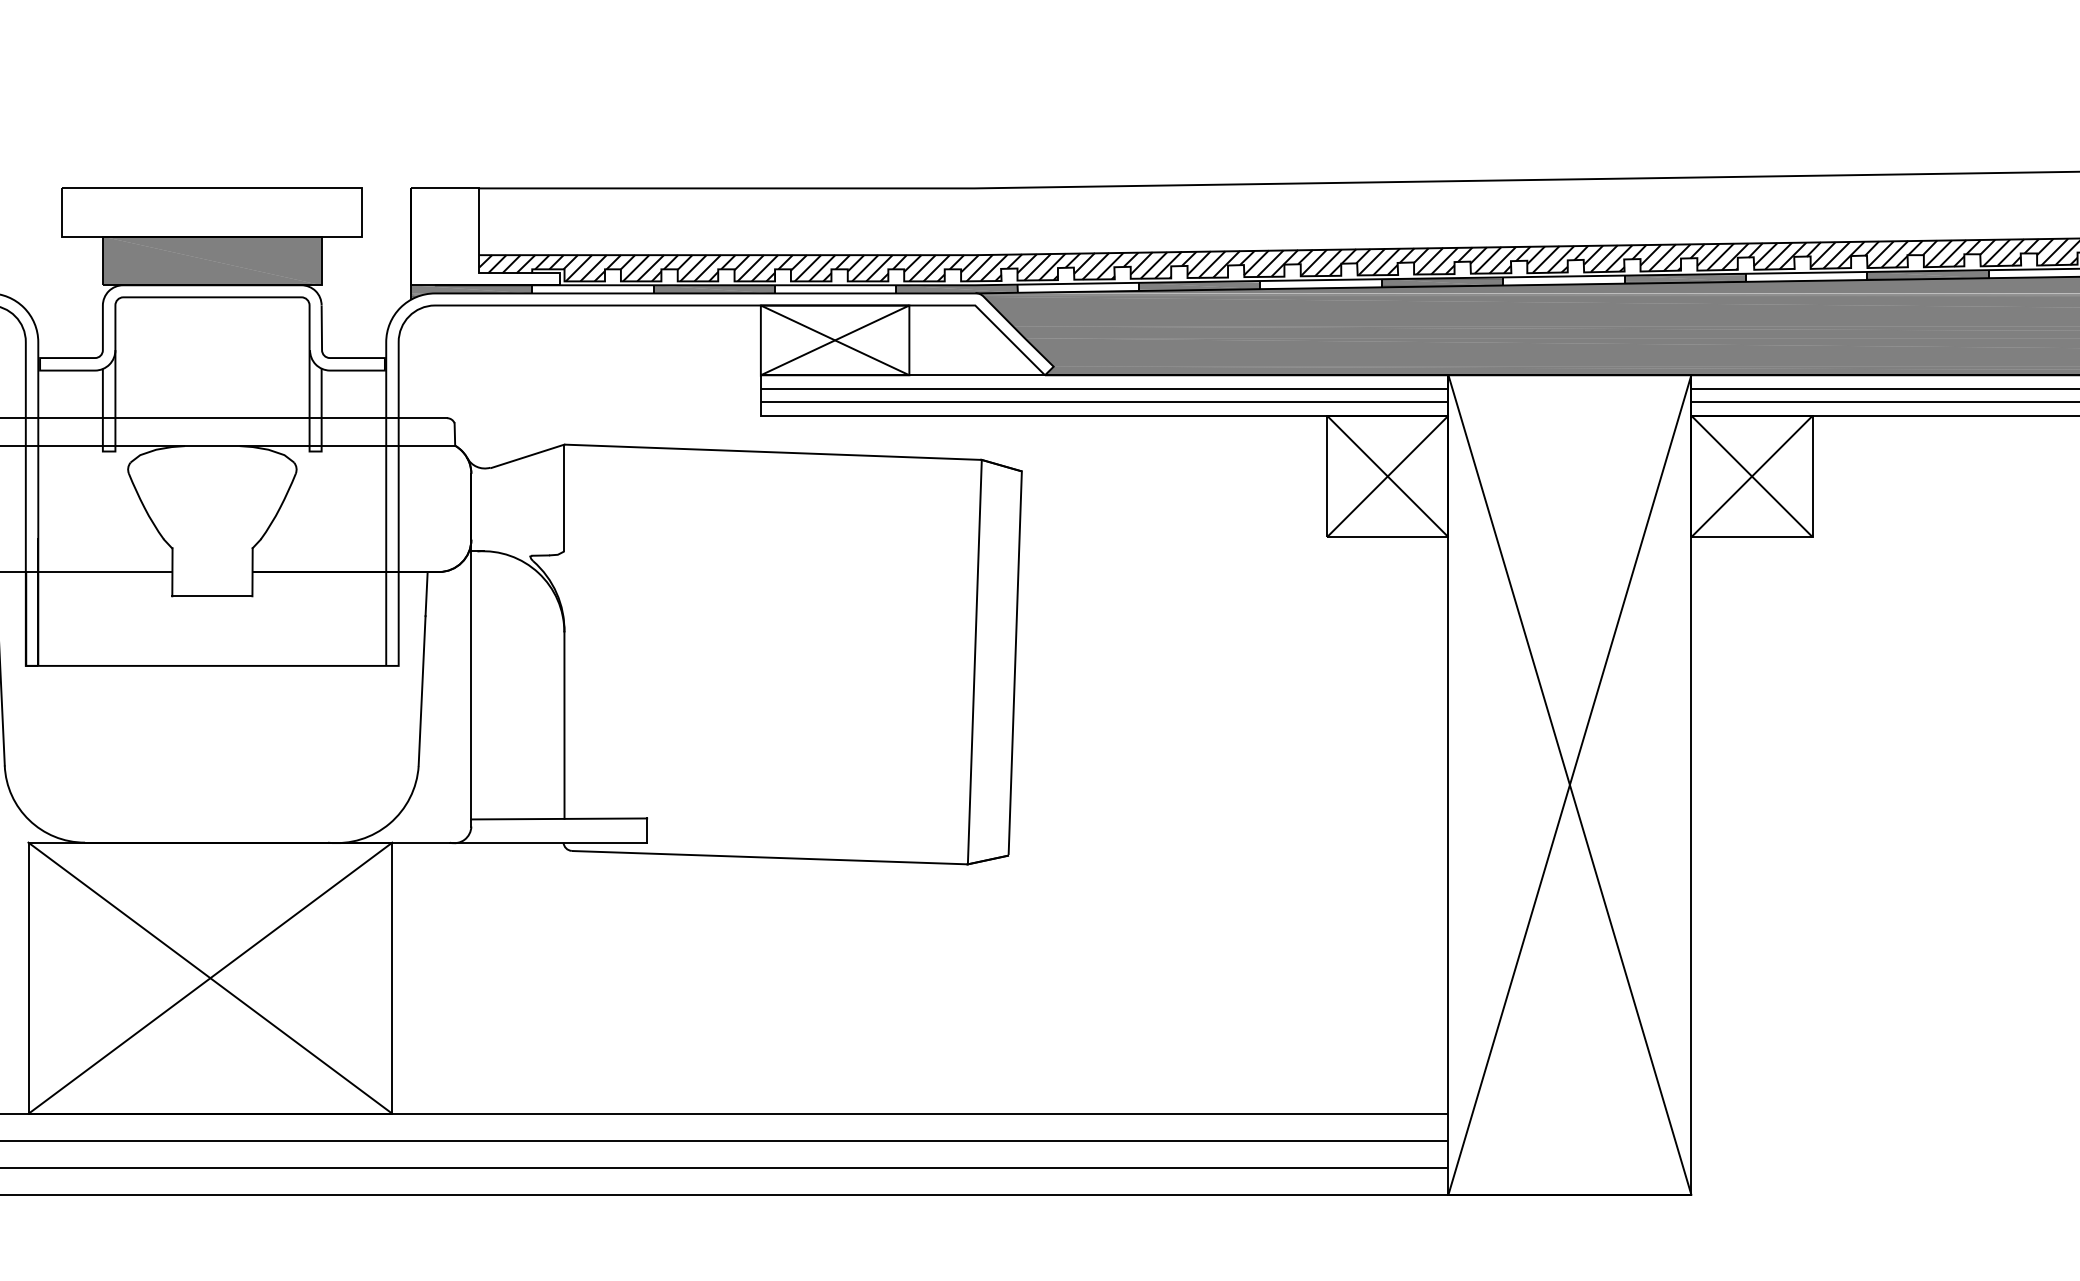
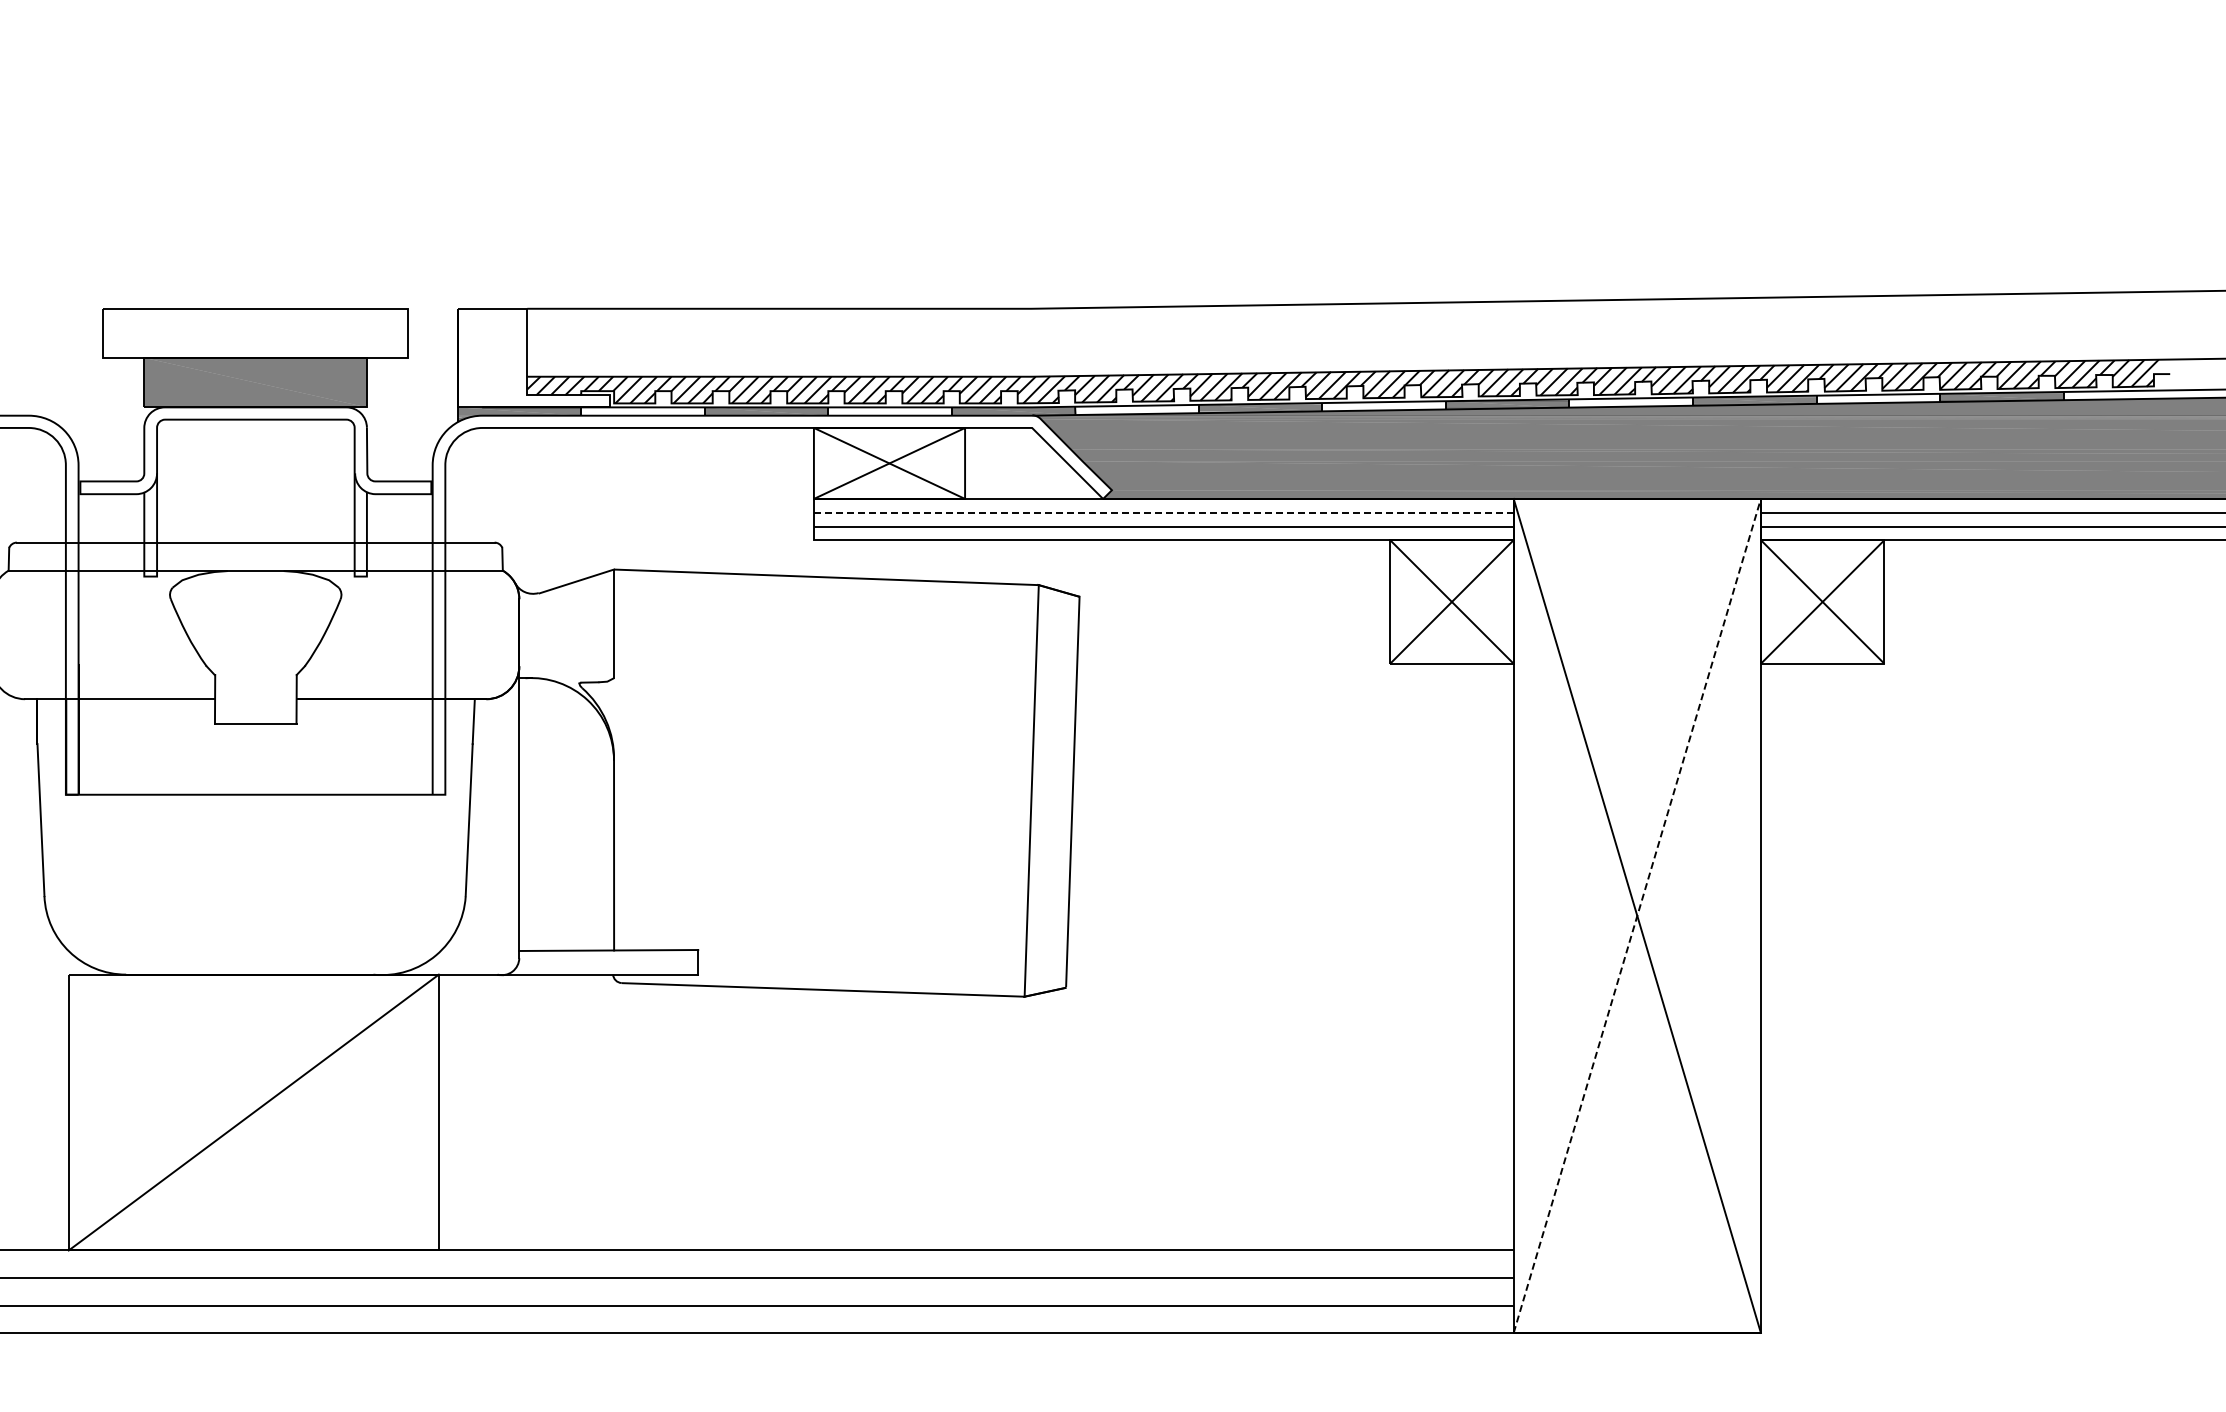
line: (1104, 388) -> (1163, 512), solid -> dashed
line: (1570, 784) -> (1637, 915), solid -> dashed
line: (210, 978) -> (253, 1112), removed

